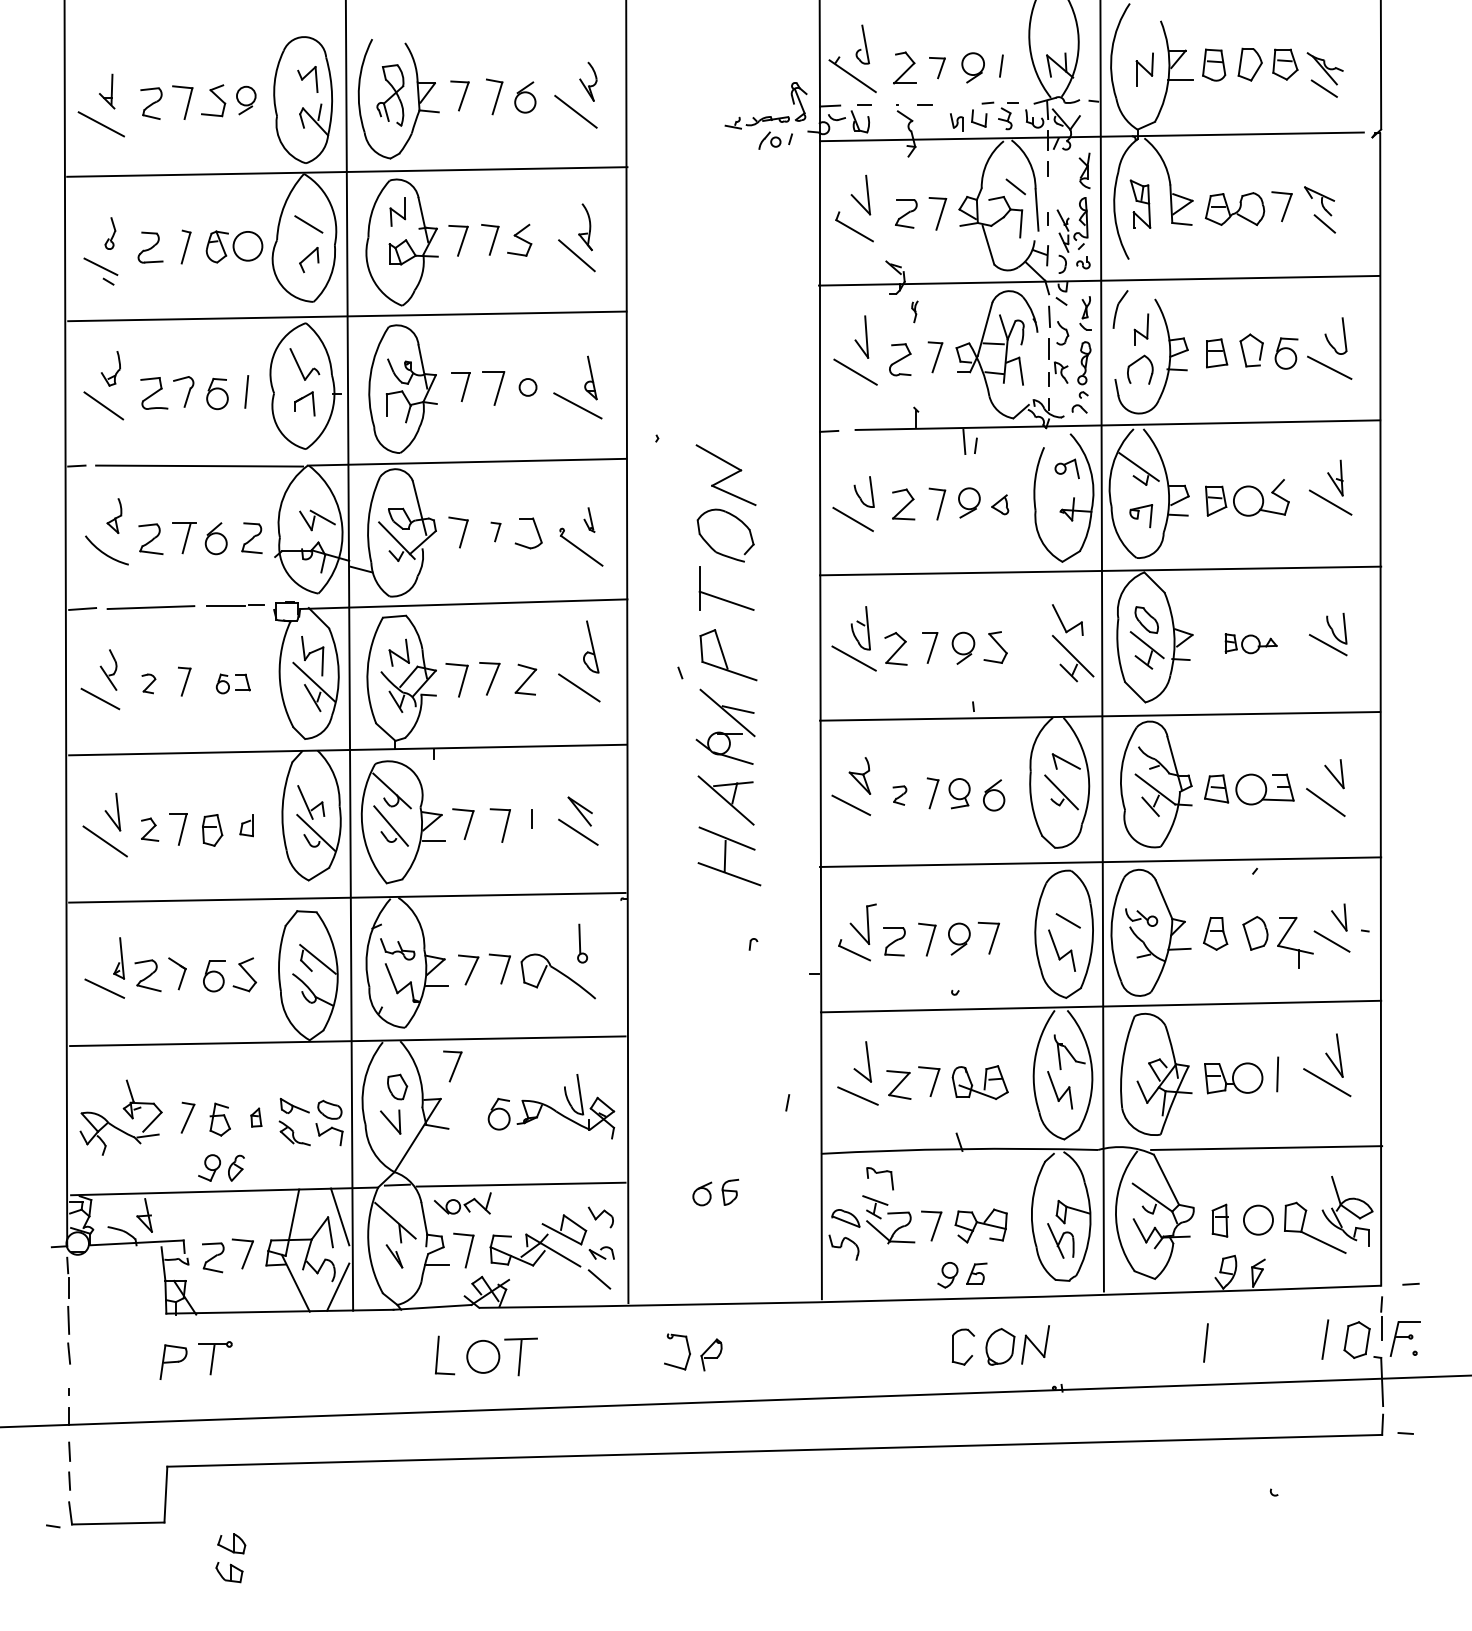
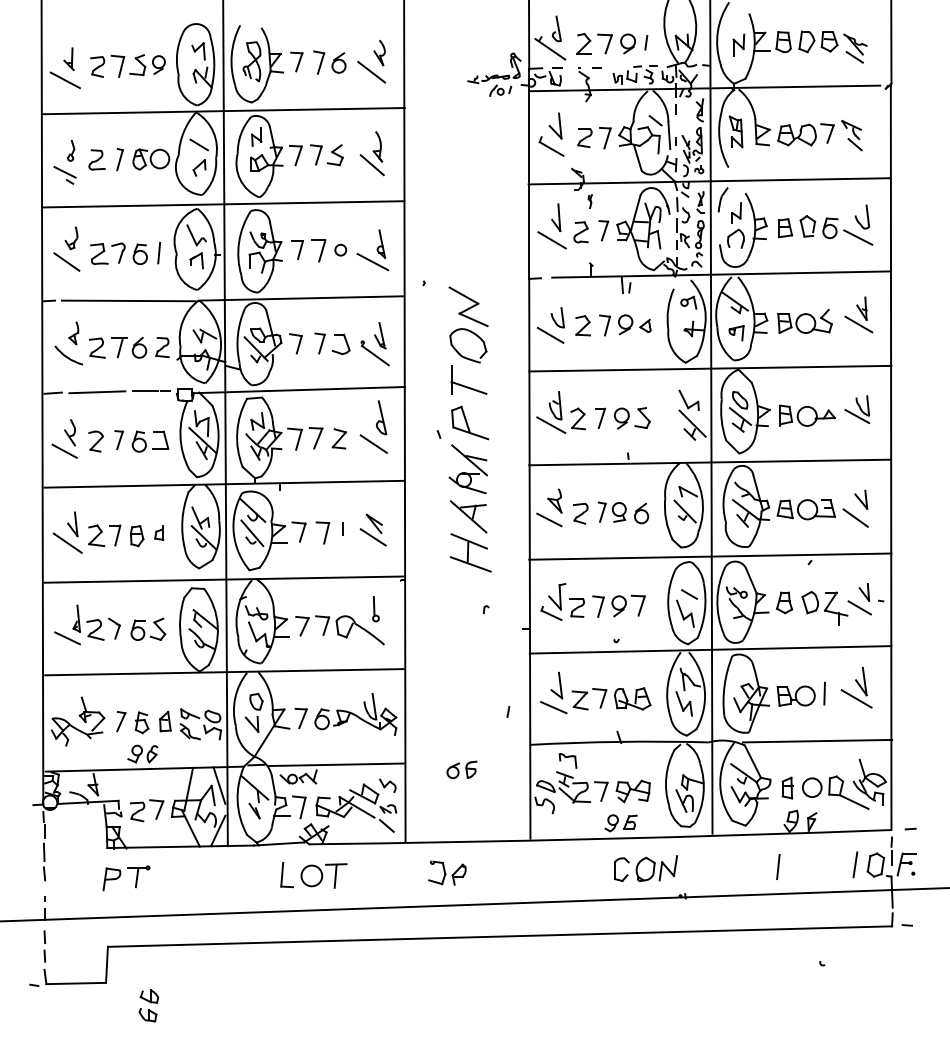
part: (936, 67) -> (604, 43), size x1.43
part: (589, 519) -> (380, 335), size x1.67
part: (495, 531) -> (319, 343), size x1.67
part: (1251, 643) -> (807, 415), size x1.67
part: (148, 683) -> (95, 441), size x1.67
part: (233, 683) -> (150, 441), size x1.67
part: (899, 795) -> (580, 513), size x1.67
part: (149, 829) -> (96, 535), size x1.43
part: (451, 1066) -> (300, 718), moved
part: (256, 1117) -> (165, 721), size x1.67

